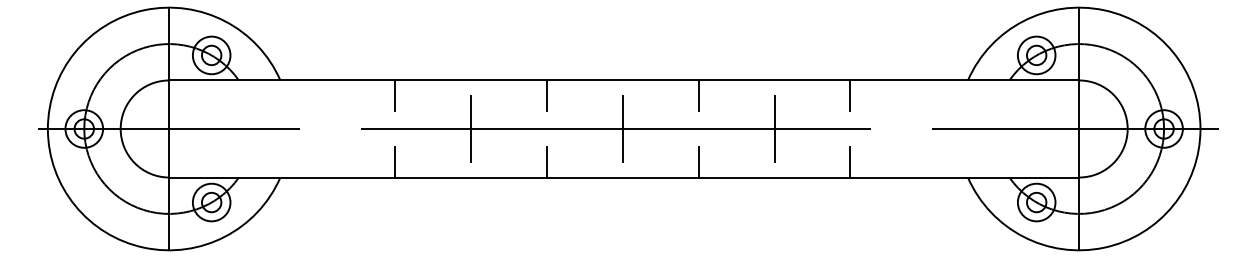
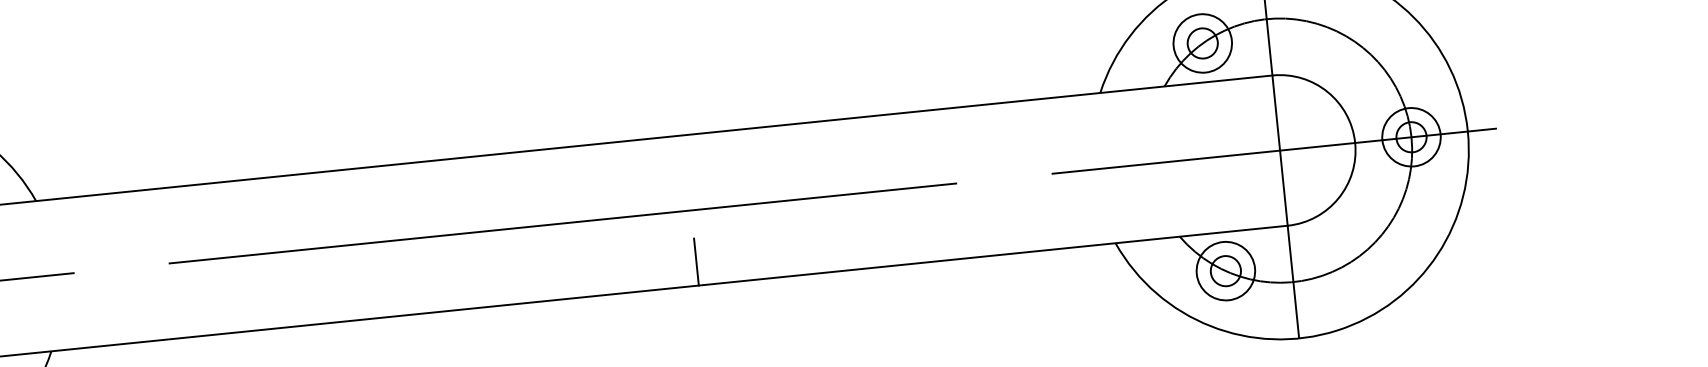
line: (395, 95) -> (216, 206), removed
line: (547, 95) -> (451, 182), removed
line: (698, 95) -> (685, 158), removed
line: (850, 95) -> (920, 134), removed
line: (471, 128) -> (339, 245), removed
line: (622, 128) -> (573, 221), removed
line: (774, 128) -> (808, 197), removed
line: (395, 162) -> (227, 309), removed
line: (547, 162) -> (462, 286), removed
line: (850, 162) -> (931, 238), removed

